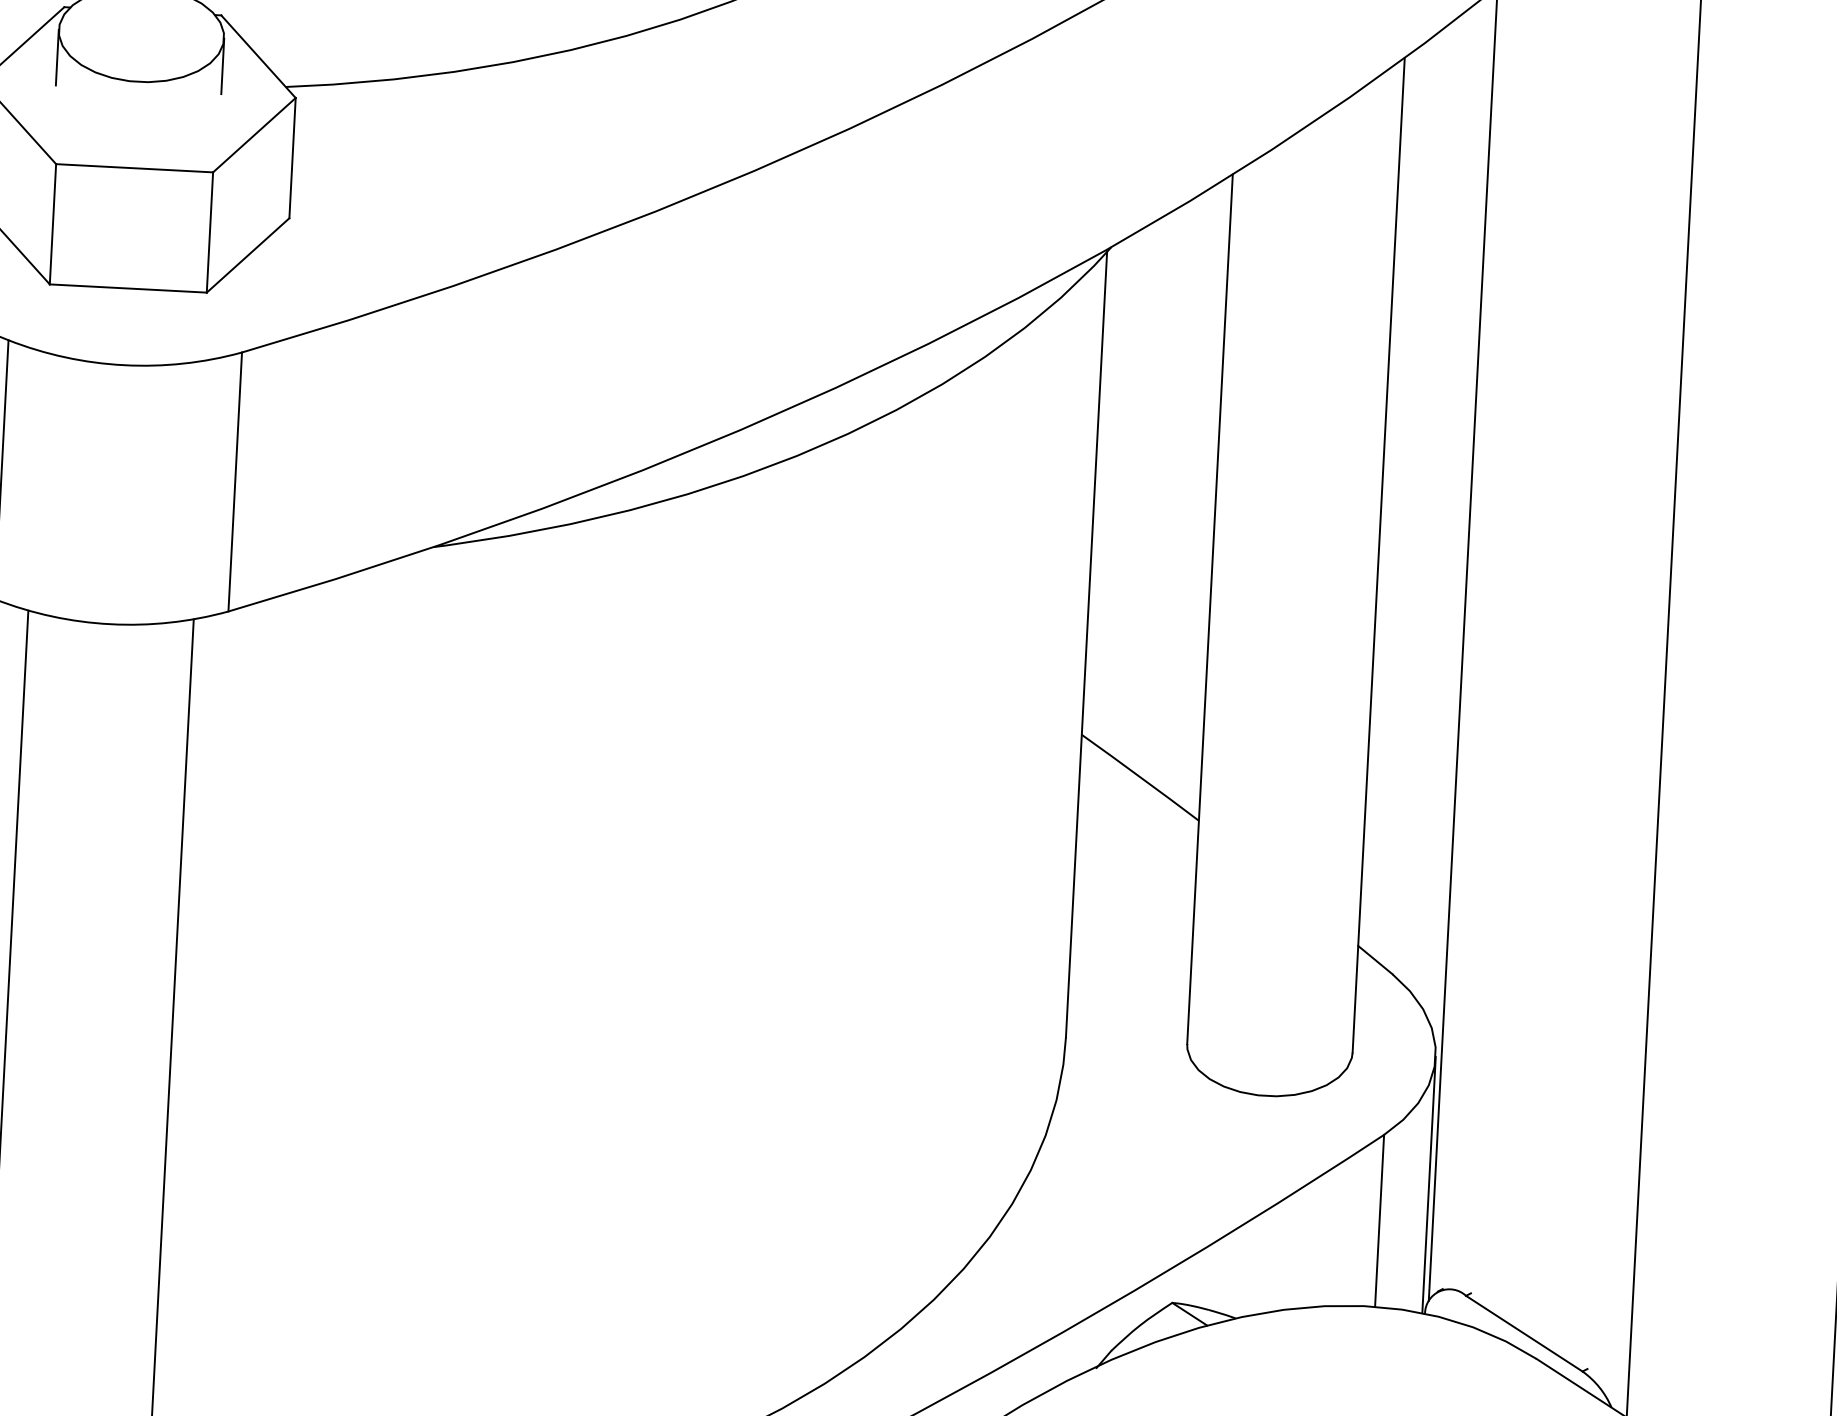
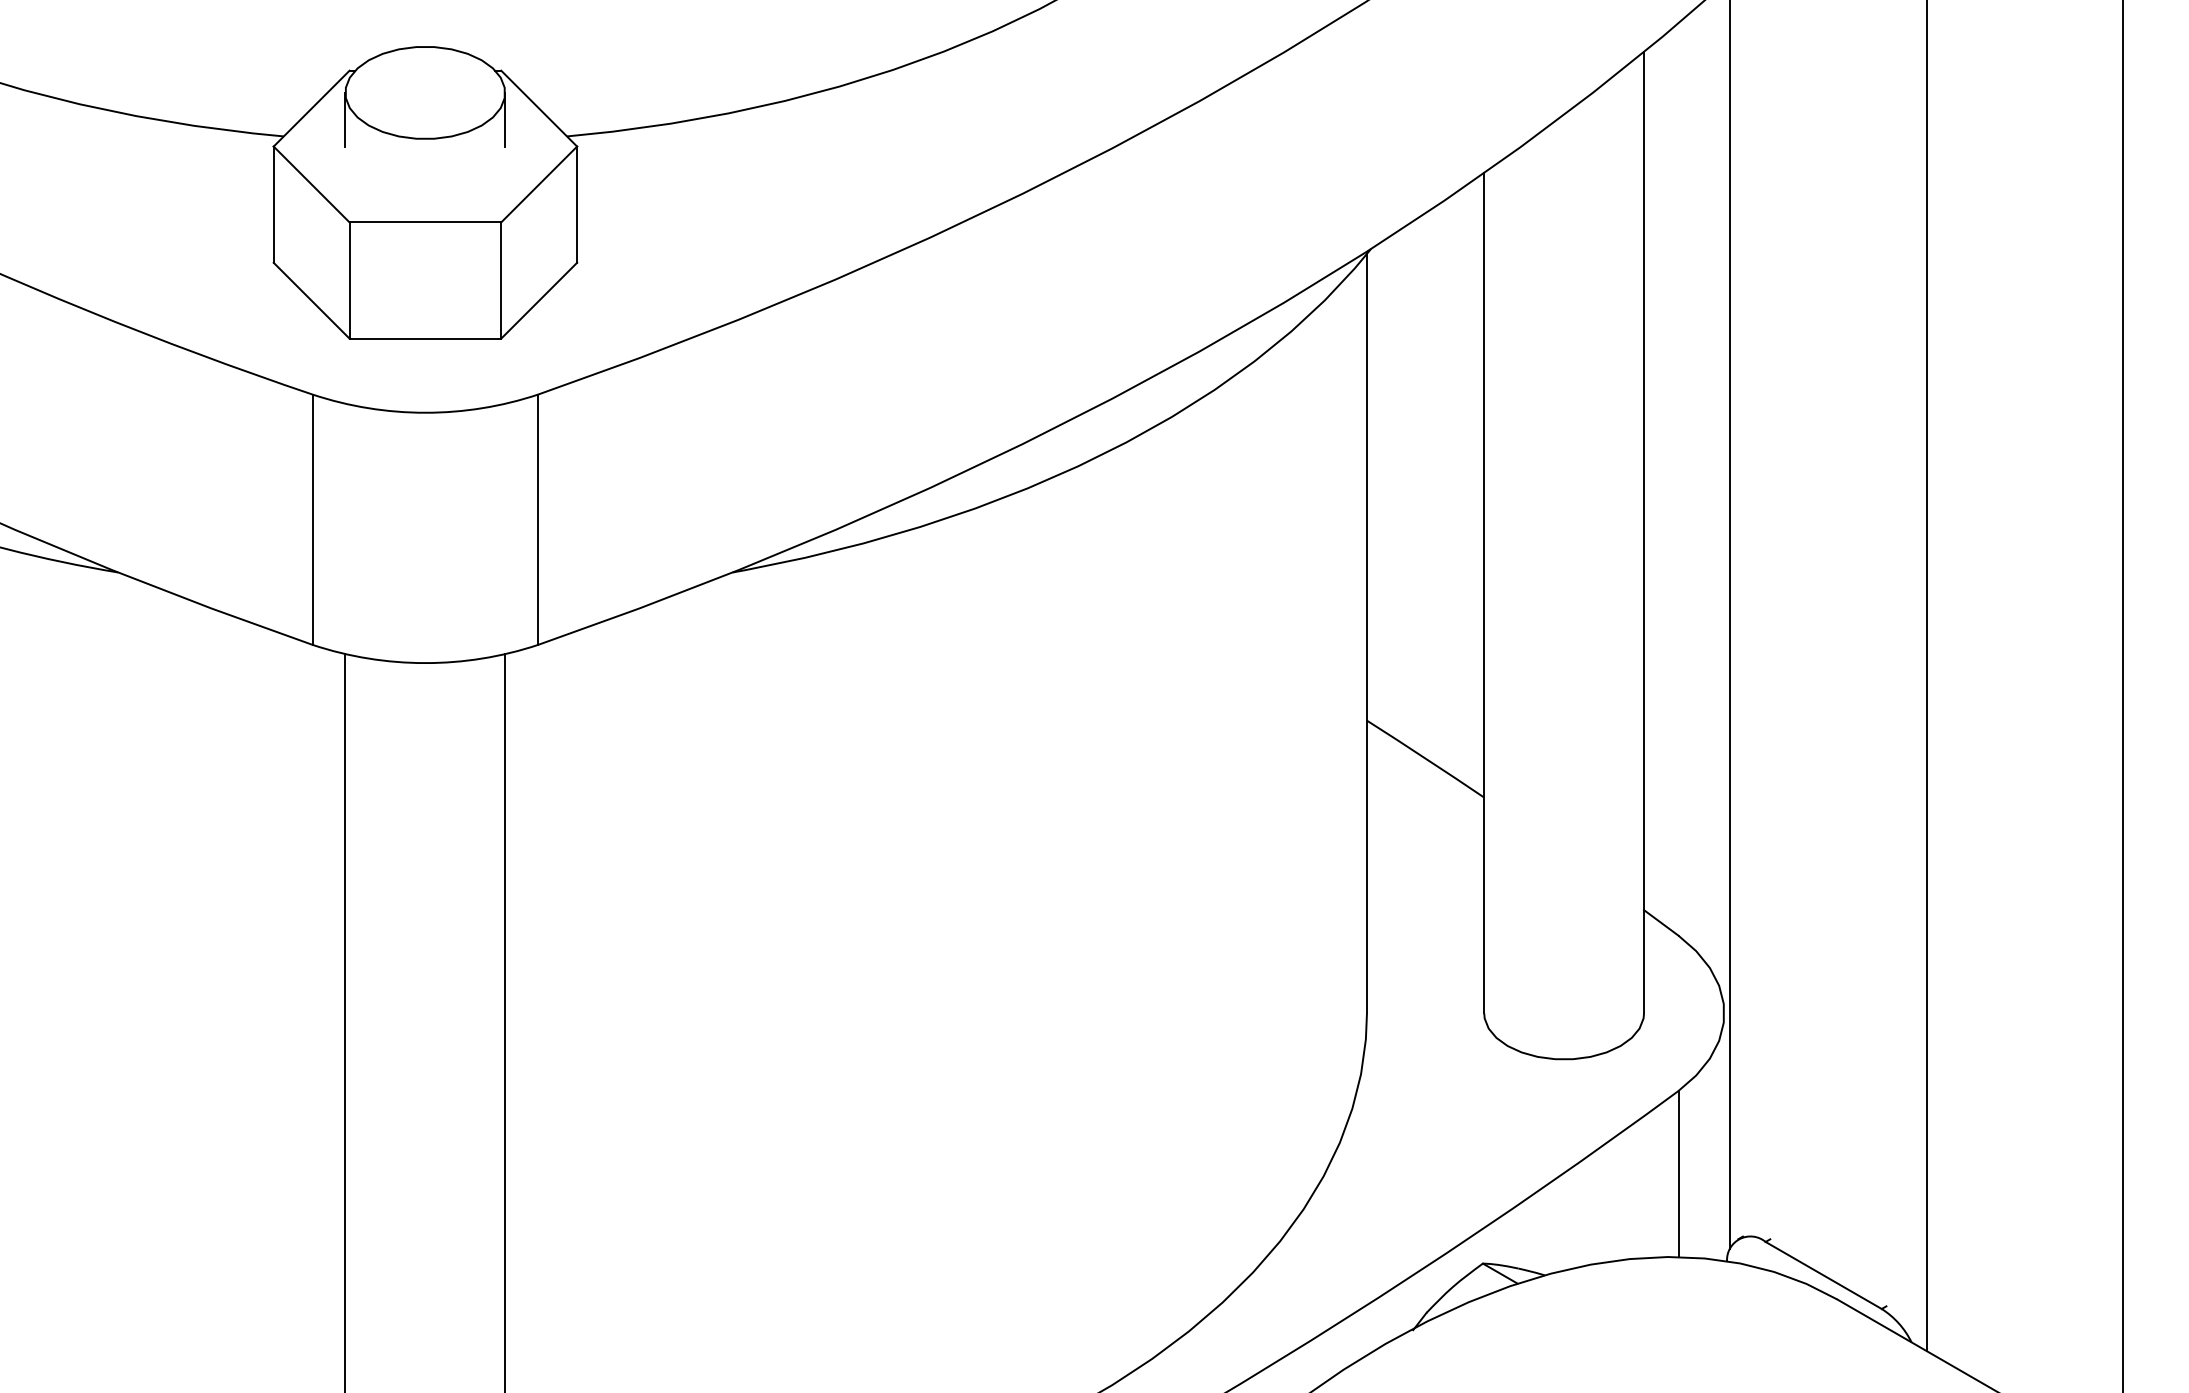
line: (1429, 1184) -> (1724, 1136), removed

